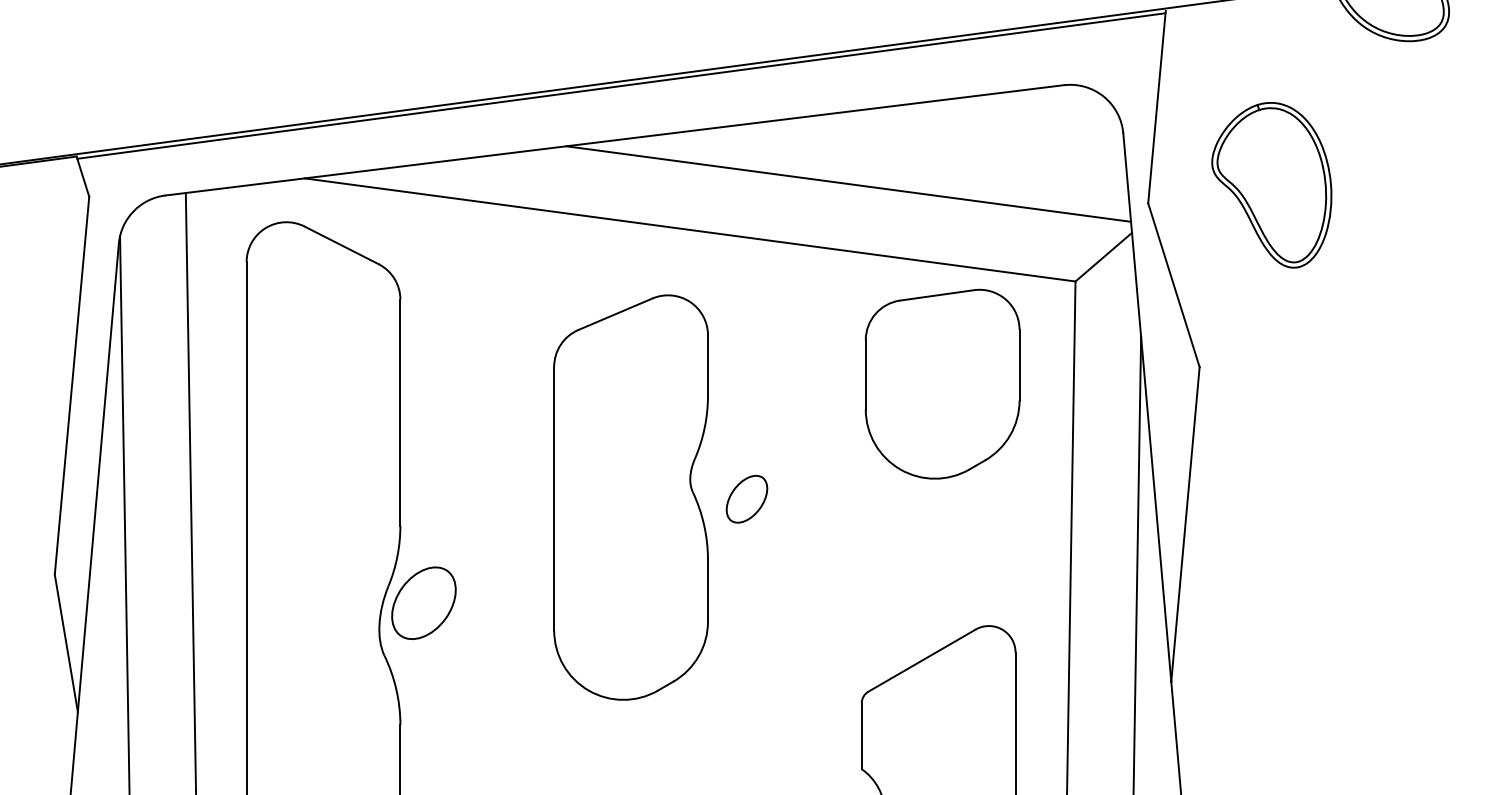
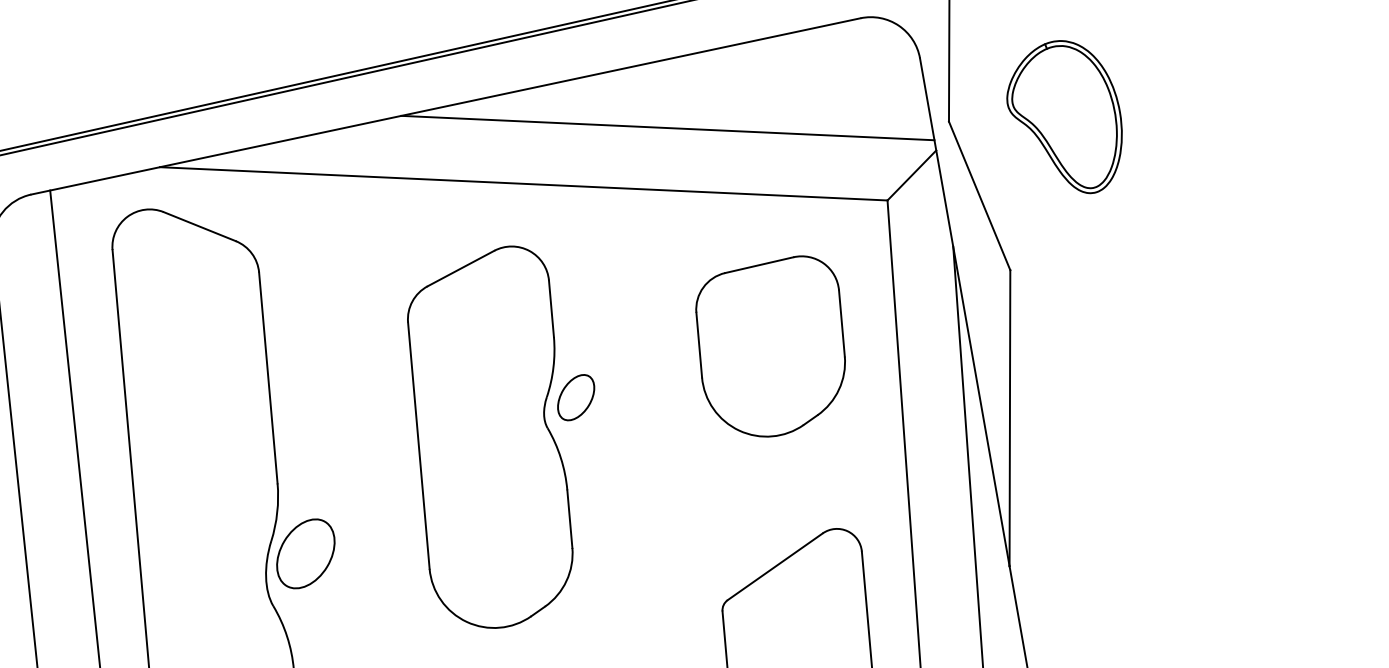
part: (1271, 185) -> (1064, 118), moved
part: (942, 383) -> (771, 346), moved
part: (746, 499) -> (575, 397), moved

